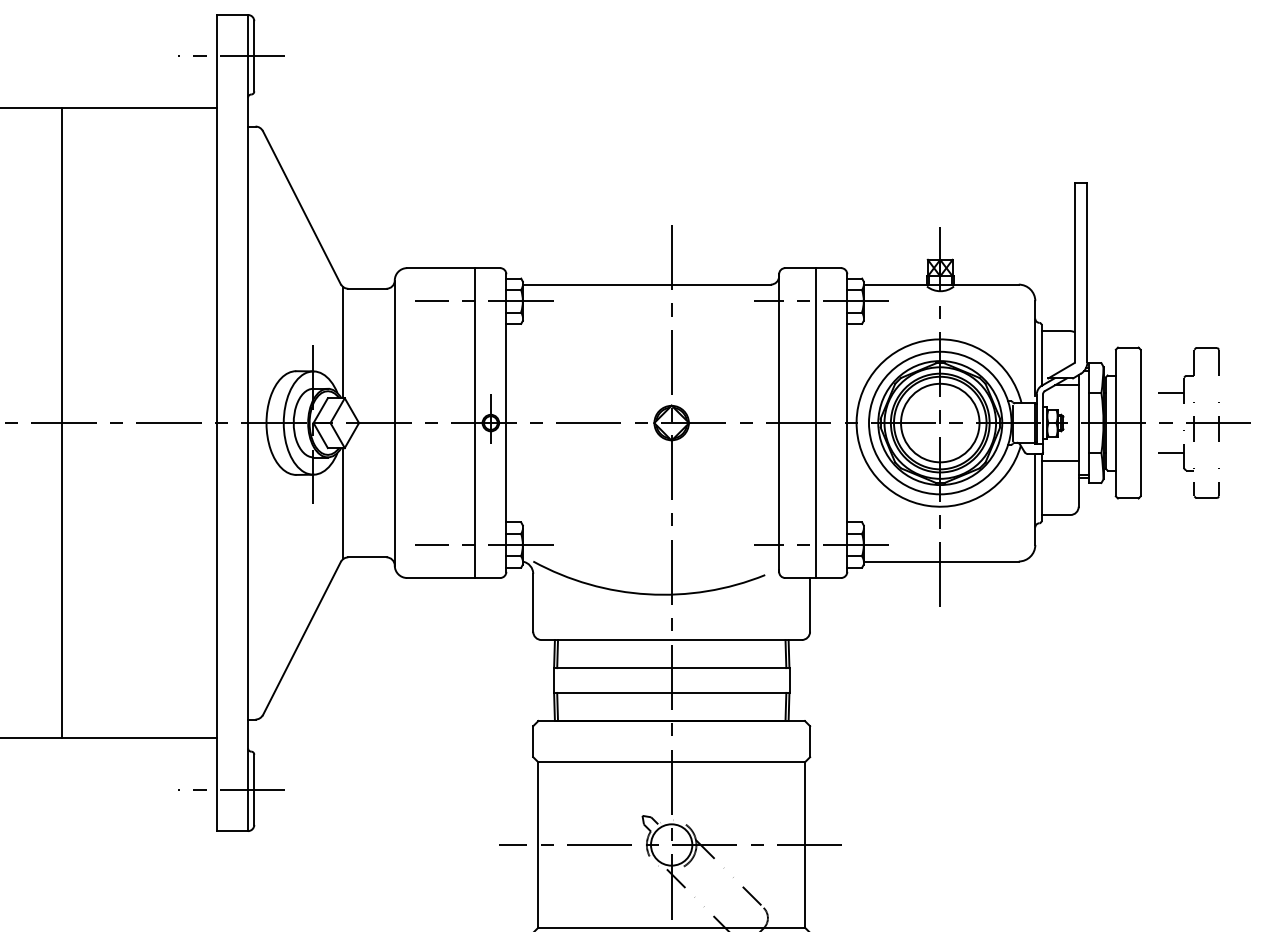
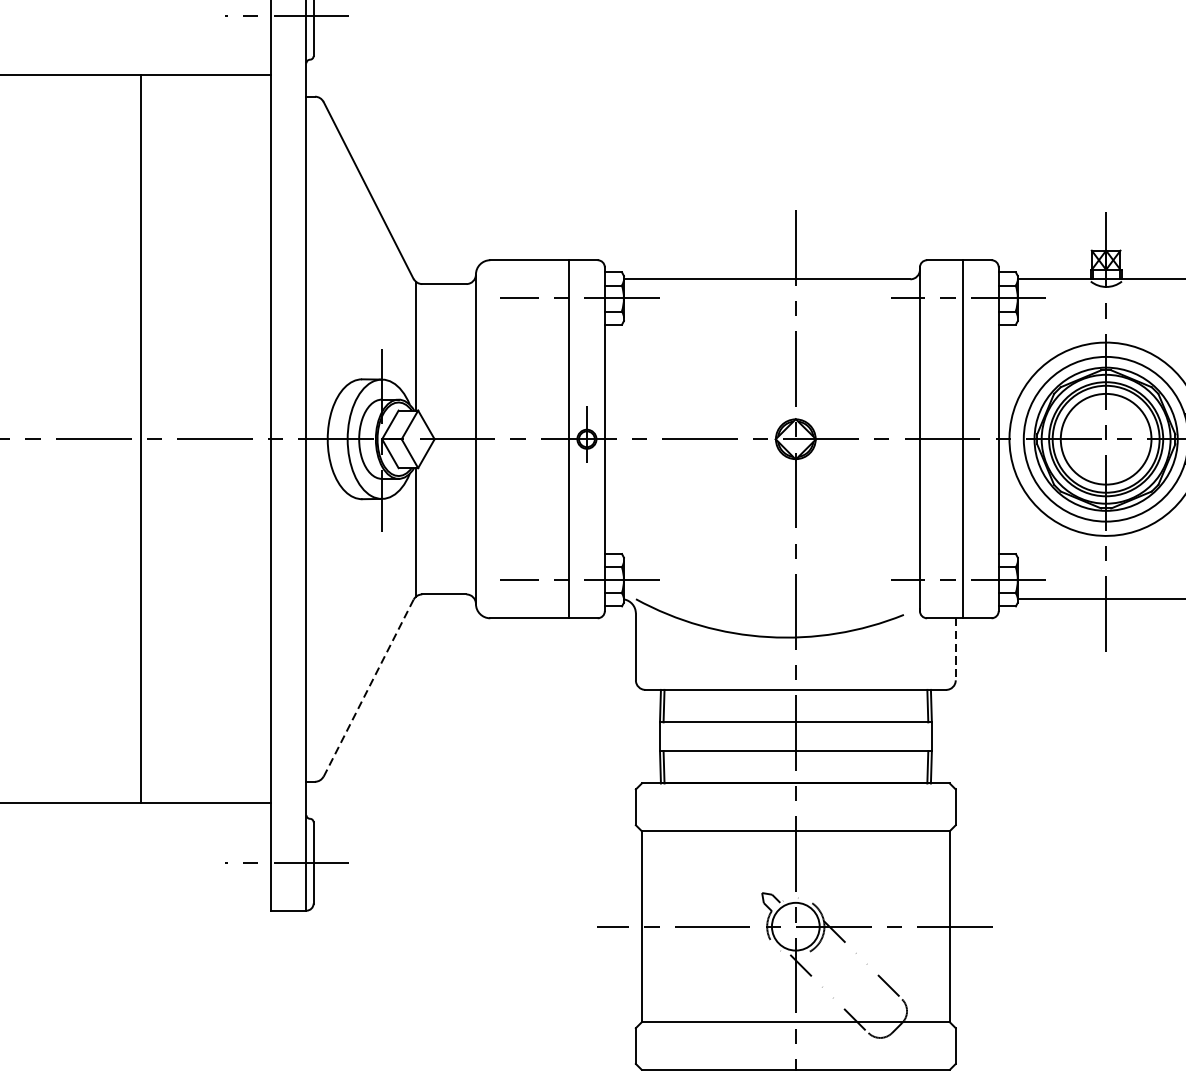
line: (62, 422) -> (141, 438), moved
line: (810, 604) -> (956, 648), solid -> dashed
line: (301, 638) -> (368, 688), solid -> dashed

